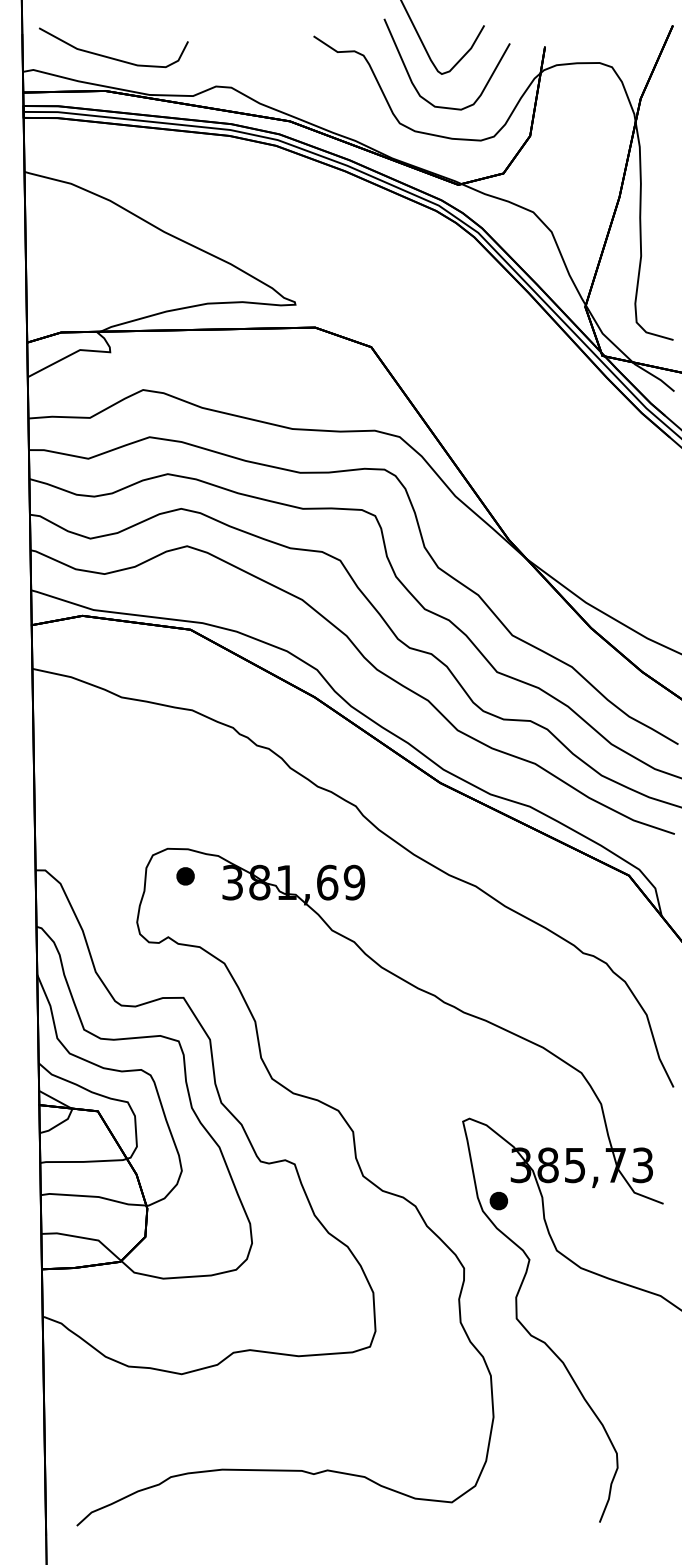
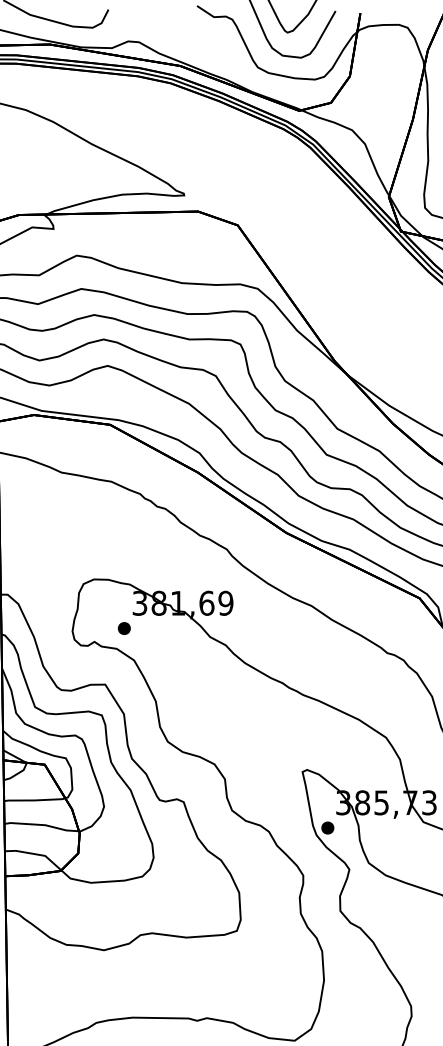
part: (185, 876) -> (124, 628), moved

